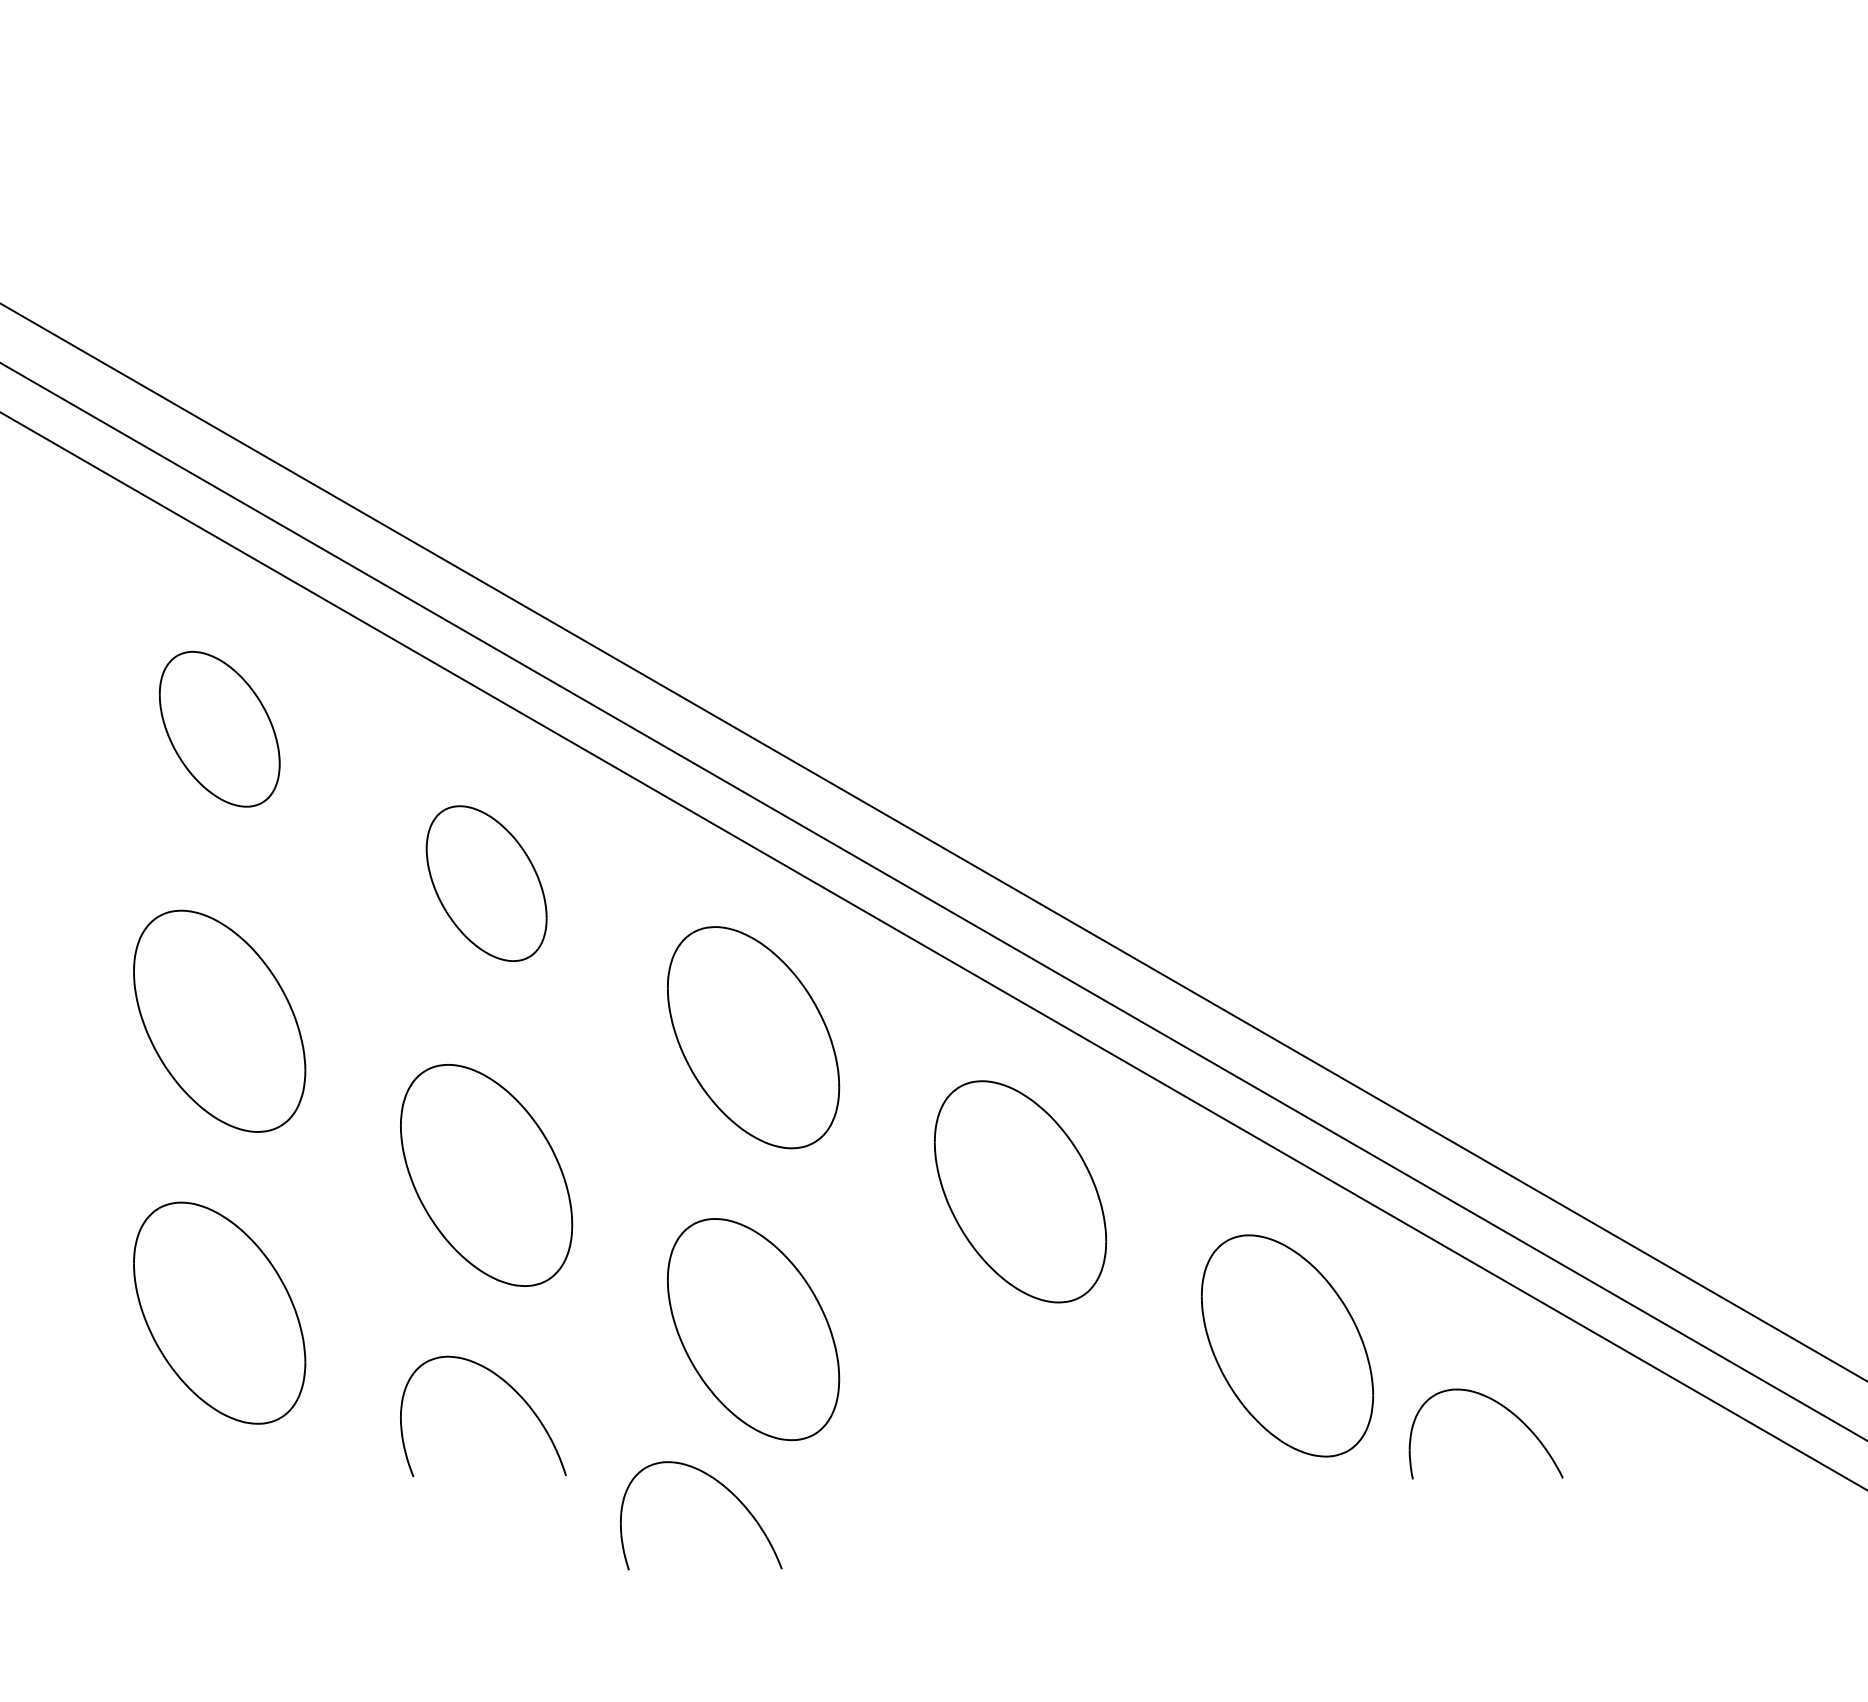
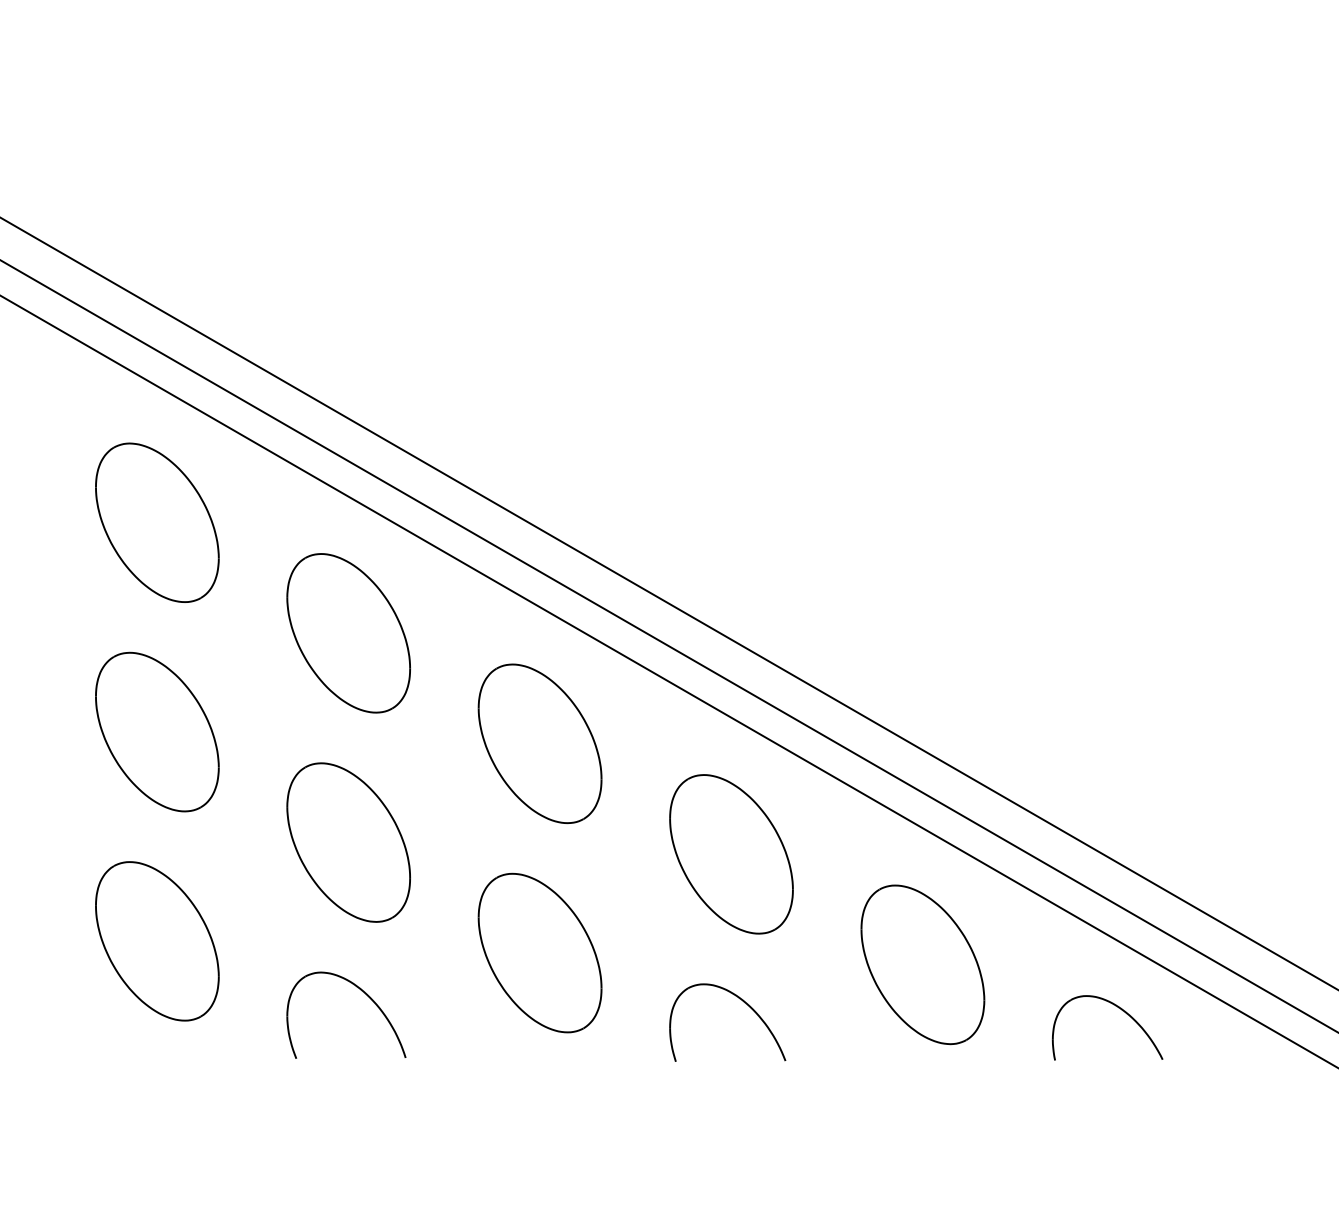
part: (219, 728) -> (157, 522), size x1.43
part: (486, 883) -> (348, 633), size x1.43
part: (1501, 1406) -> (1118, 1008), moved
part: (721, 1485) -> (742, 1001), moved

